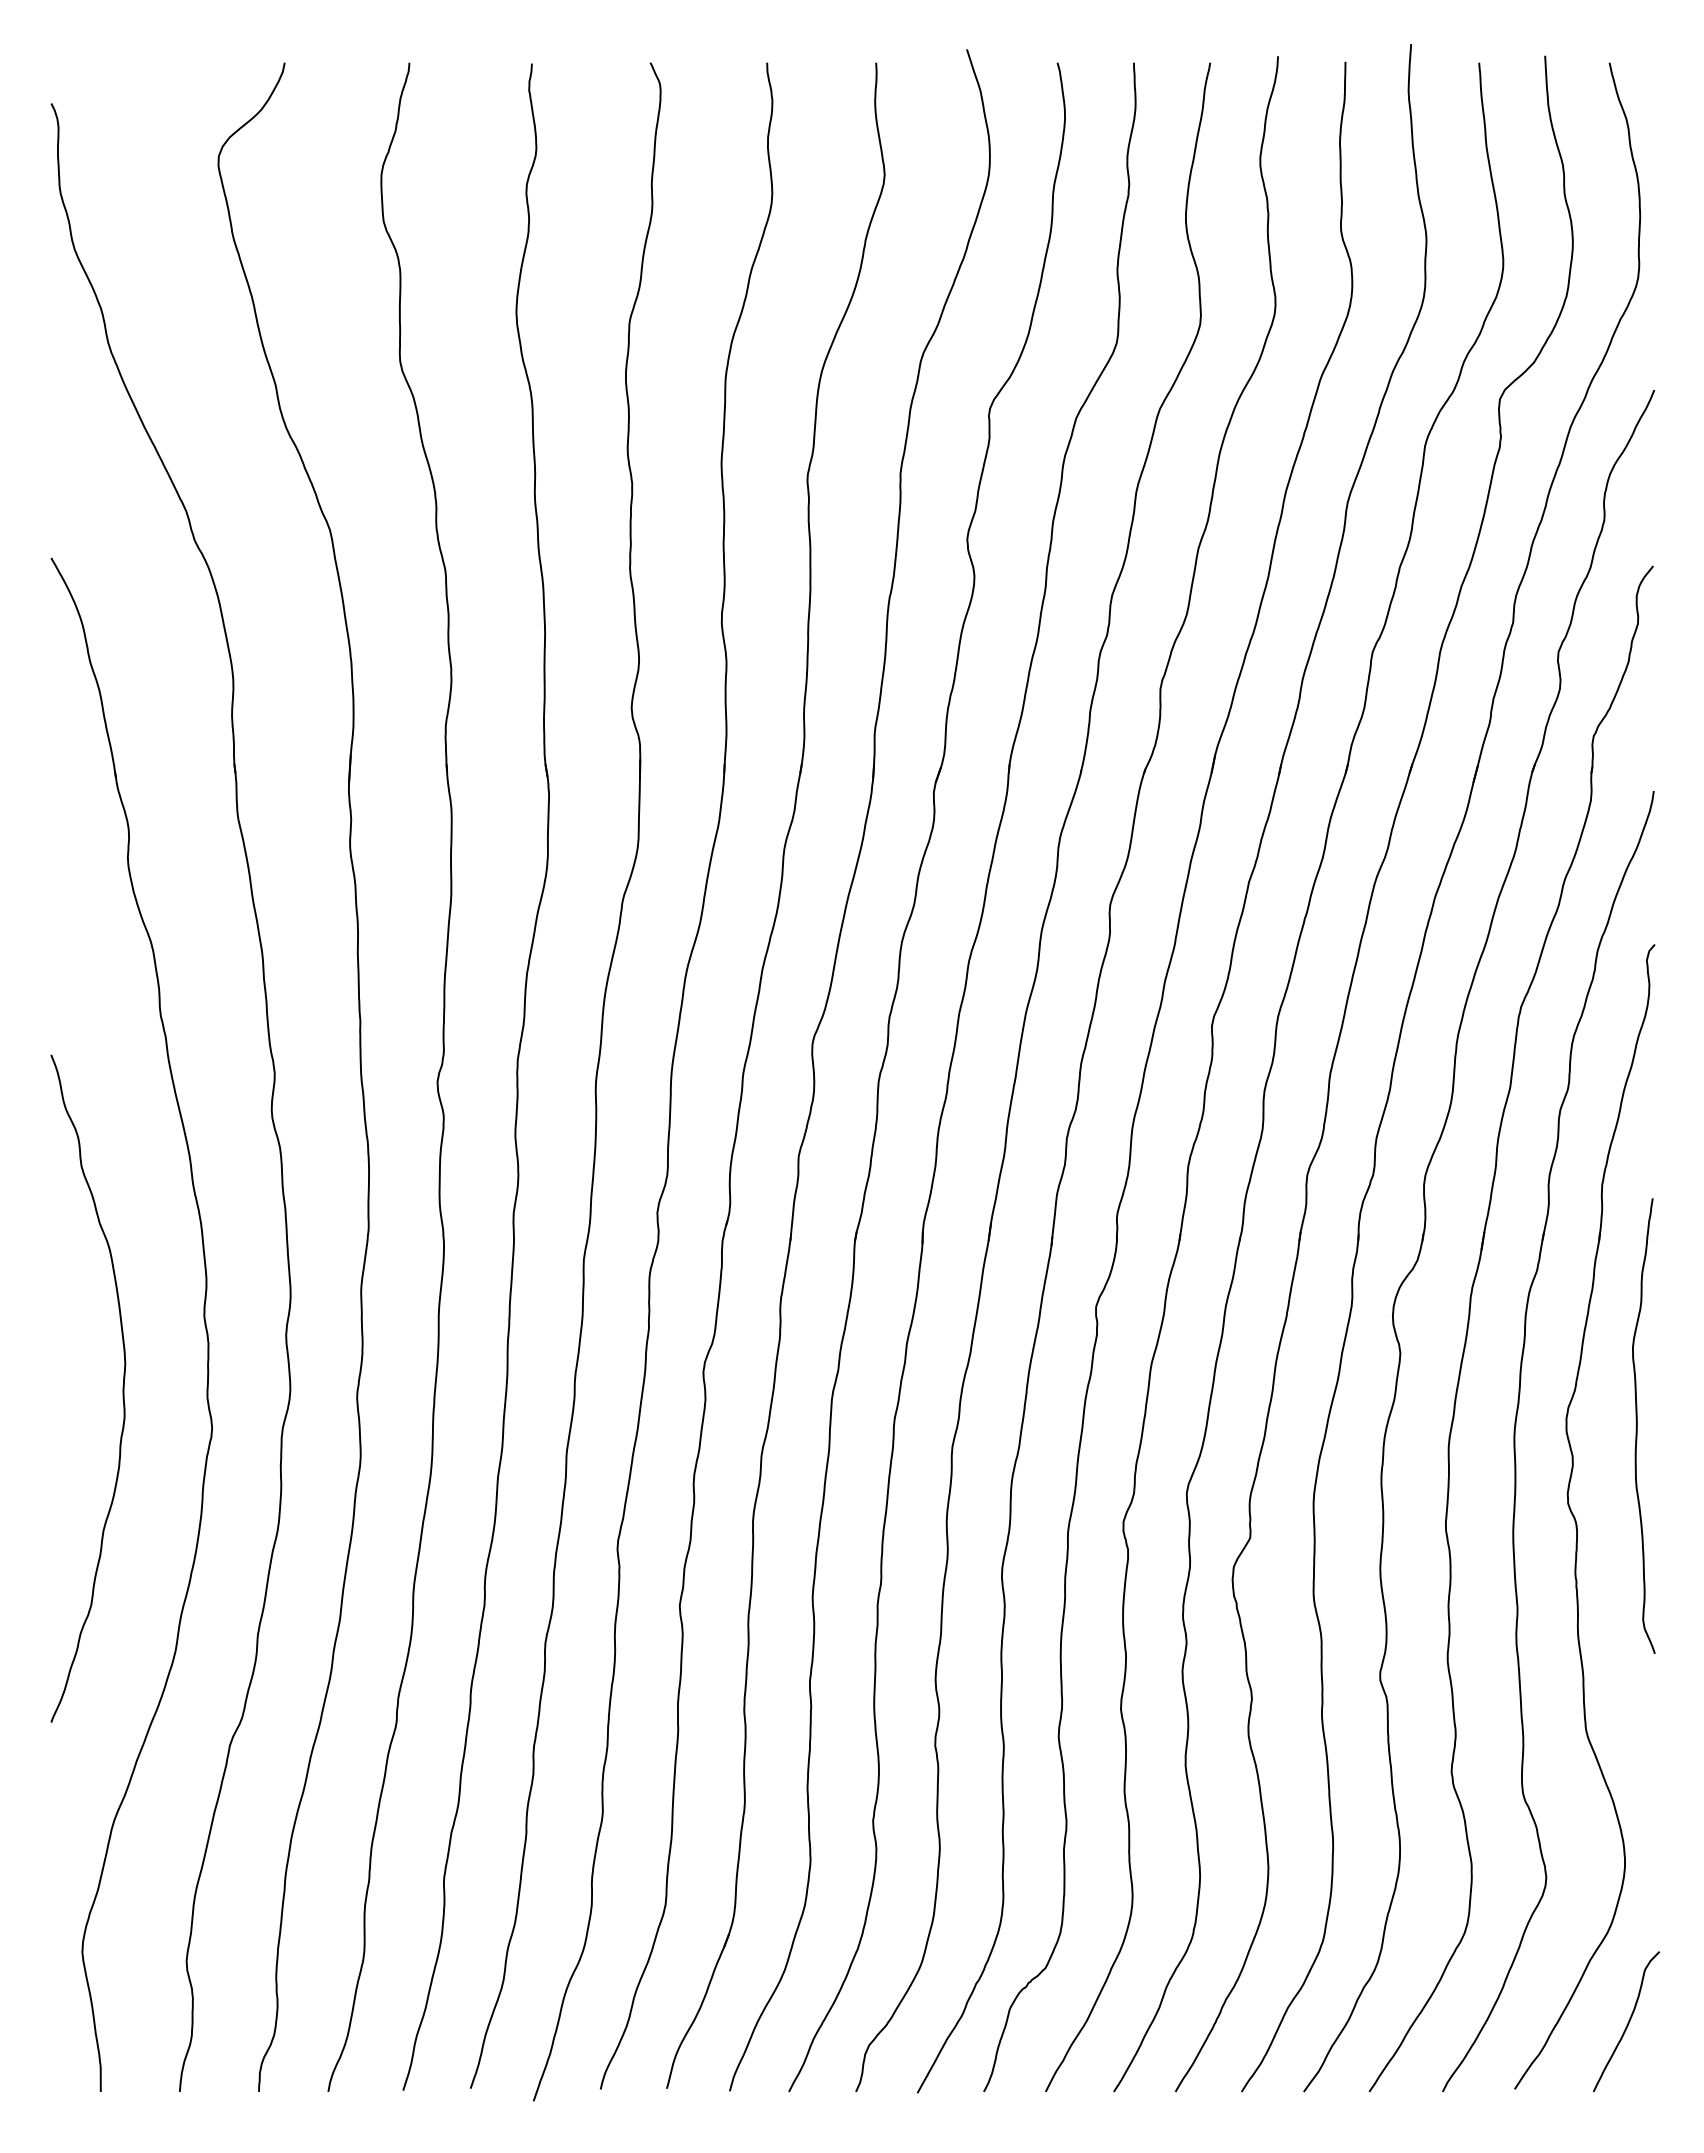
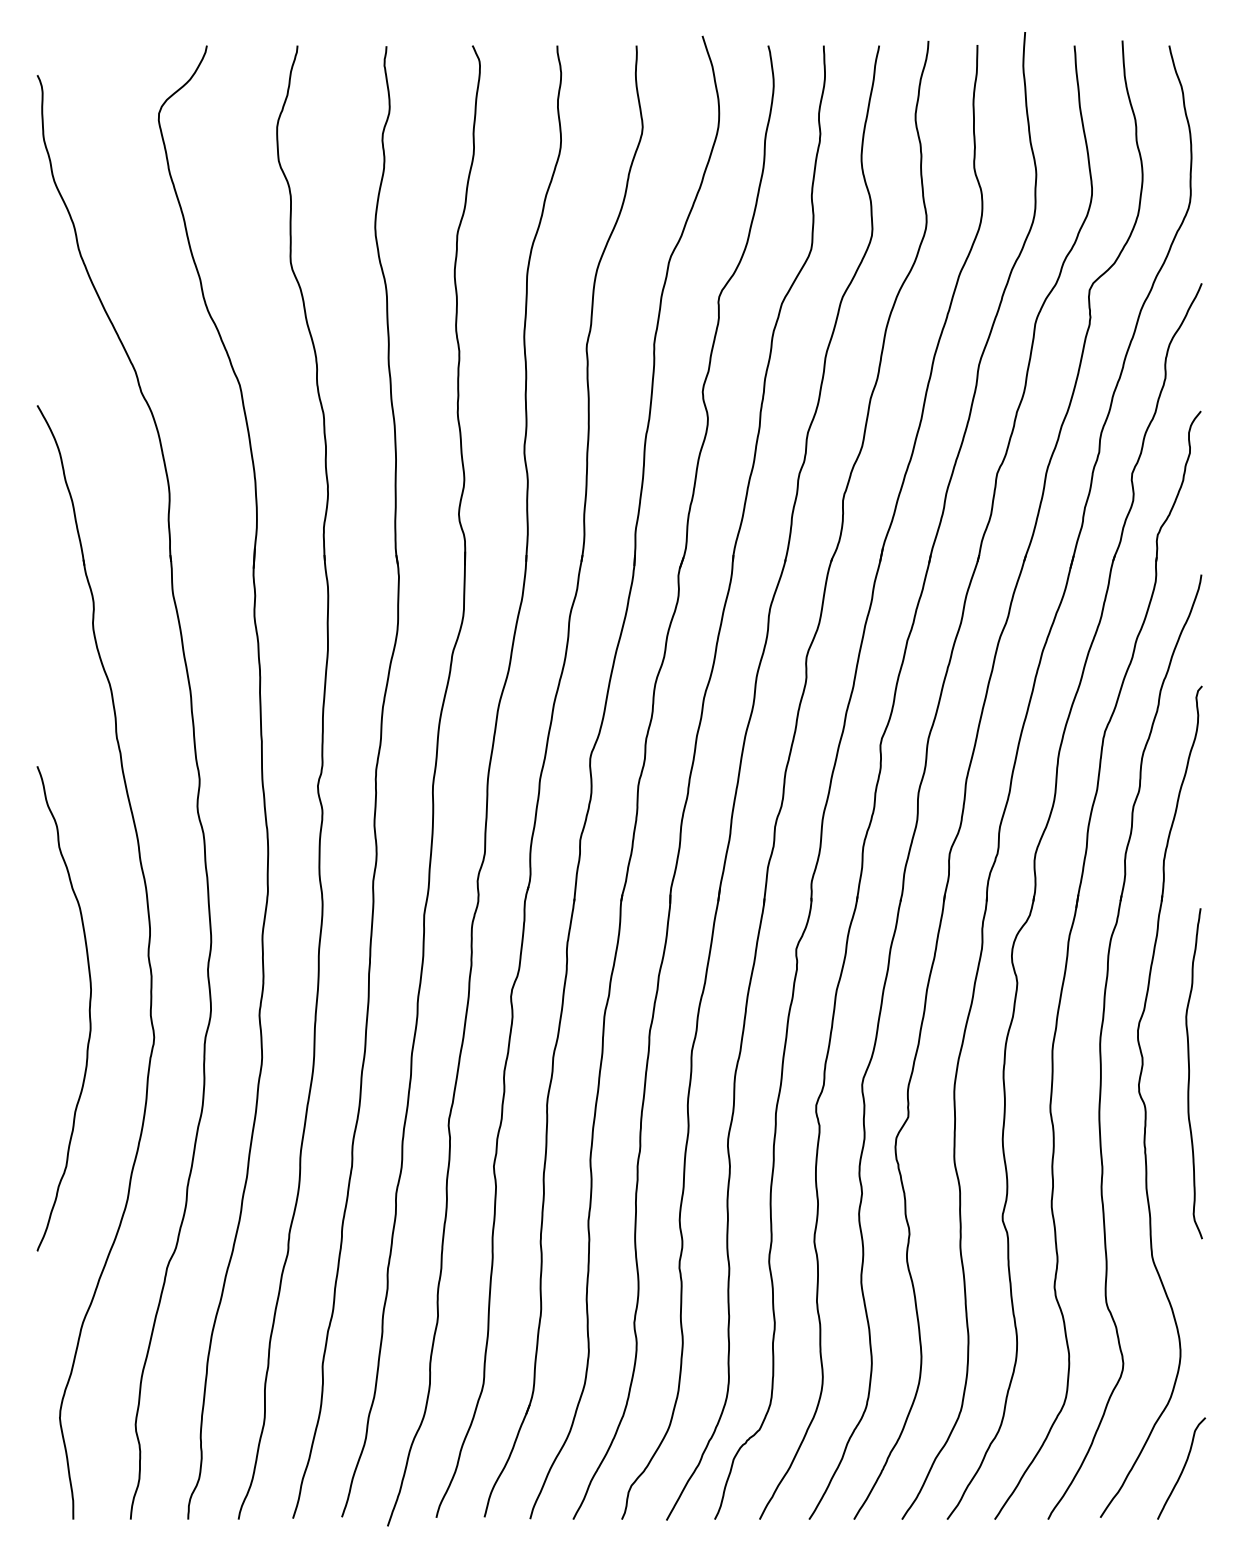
curve: (1637, 1425) -> (1189, 1073), moved

